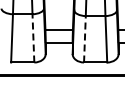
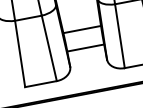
line: (33, 37) -> (49, 47), dashed -> solid
line: (84, 38) -> (119, 35), dashed -> solid

